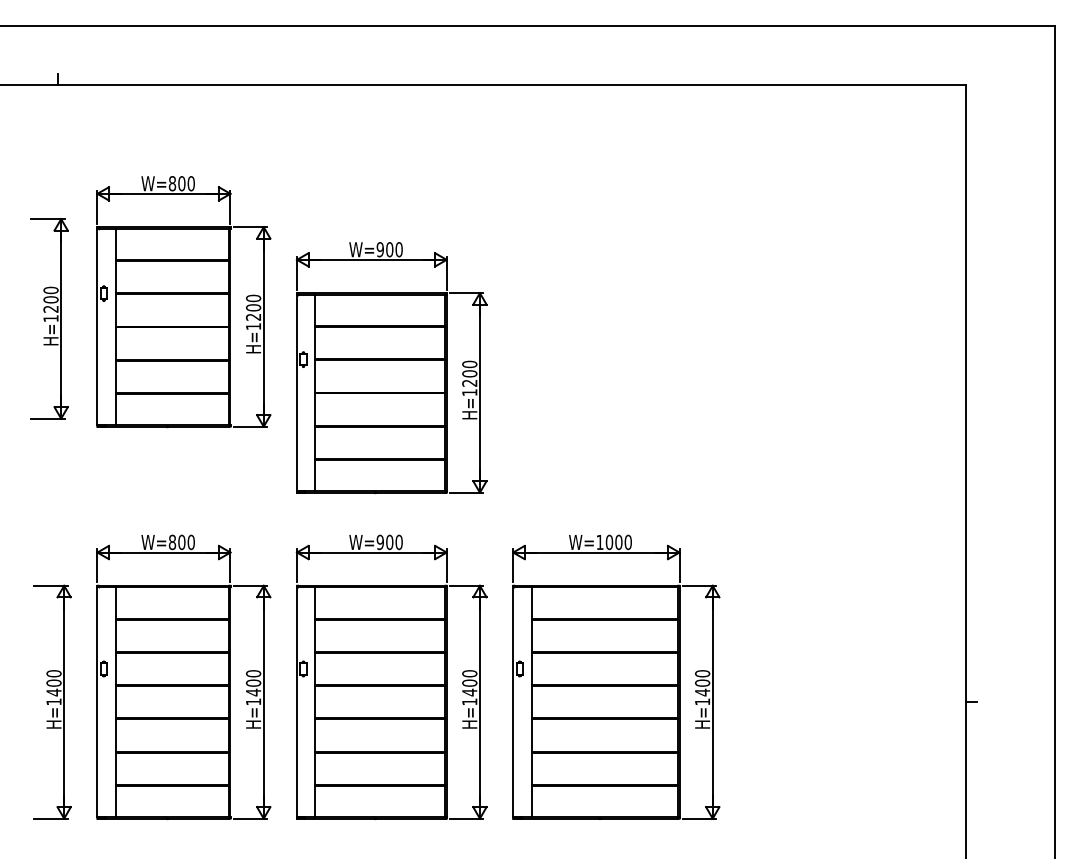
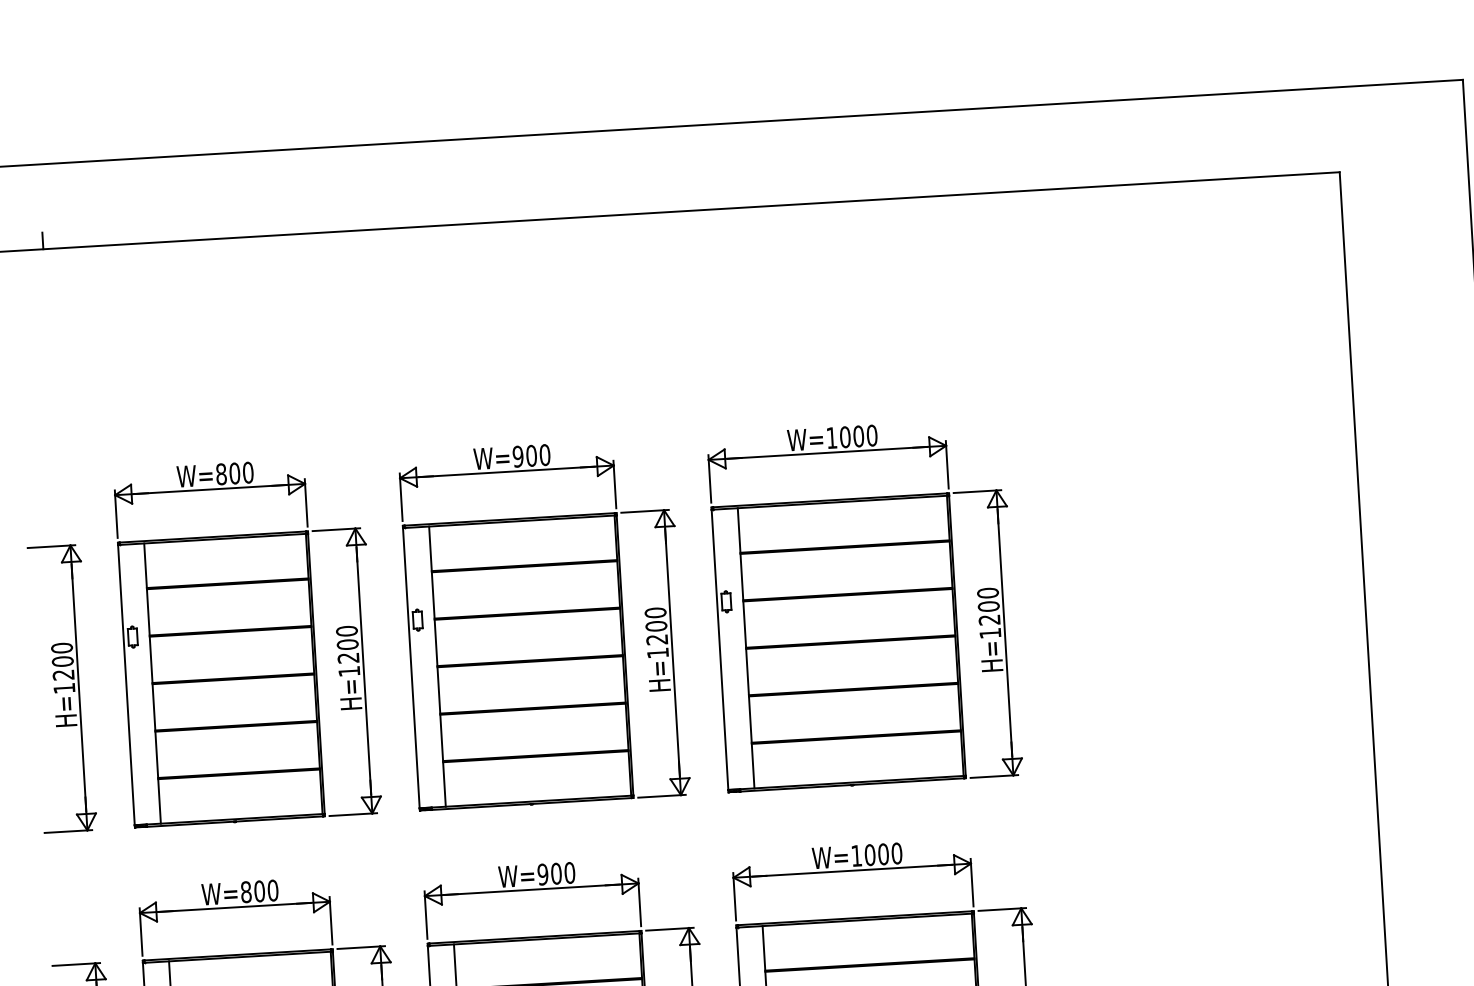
part: (183, 302) -> (247, 642), moved
part: (49, 318) -> (62, 688), moved
part: (616, 367) -> (865, 604), added

